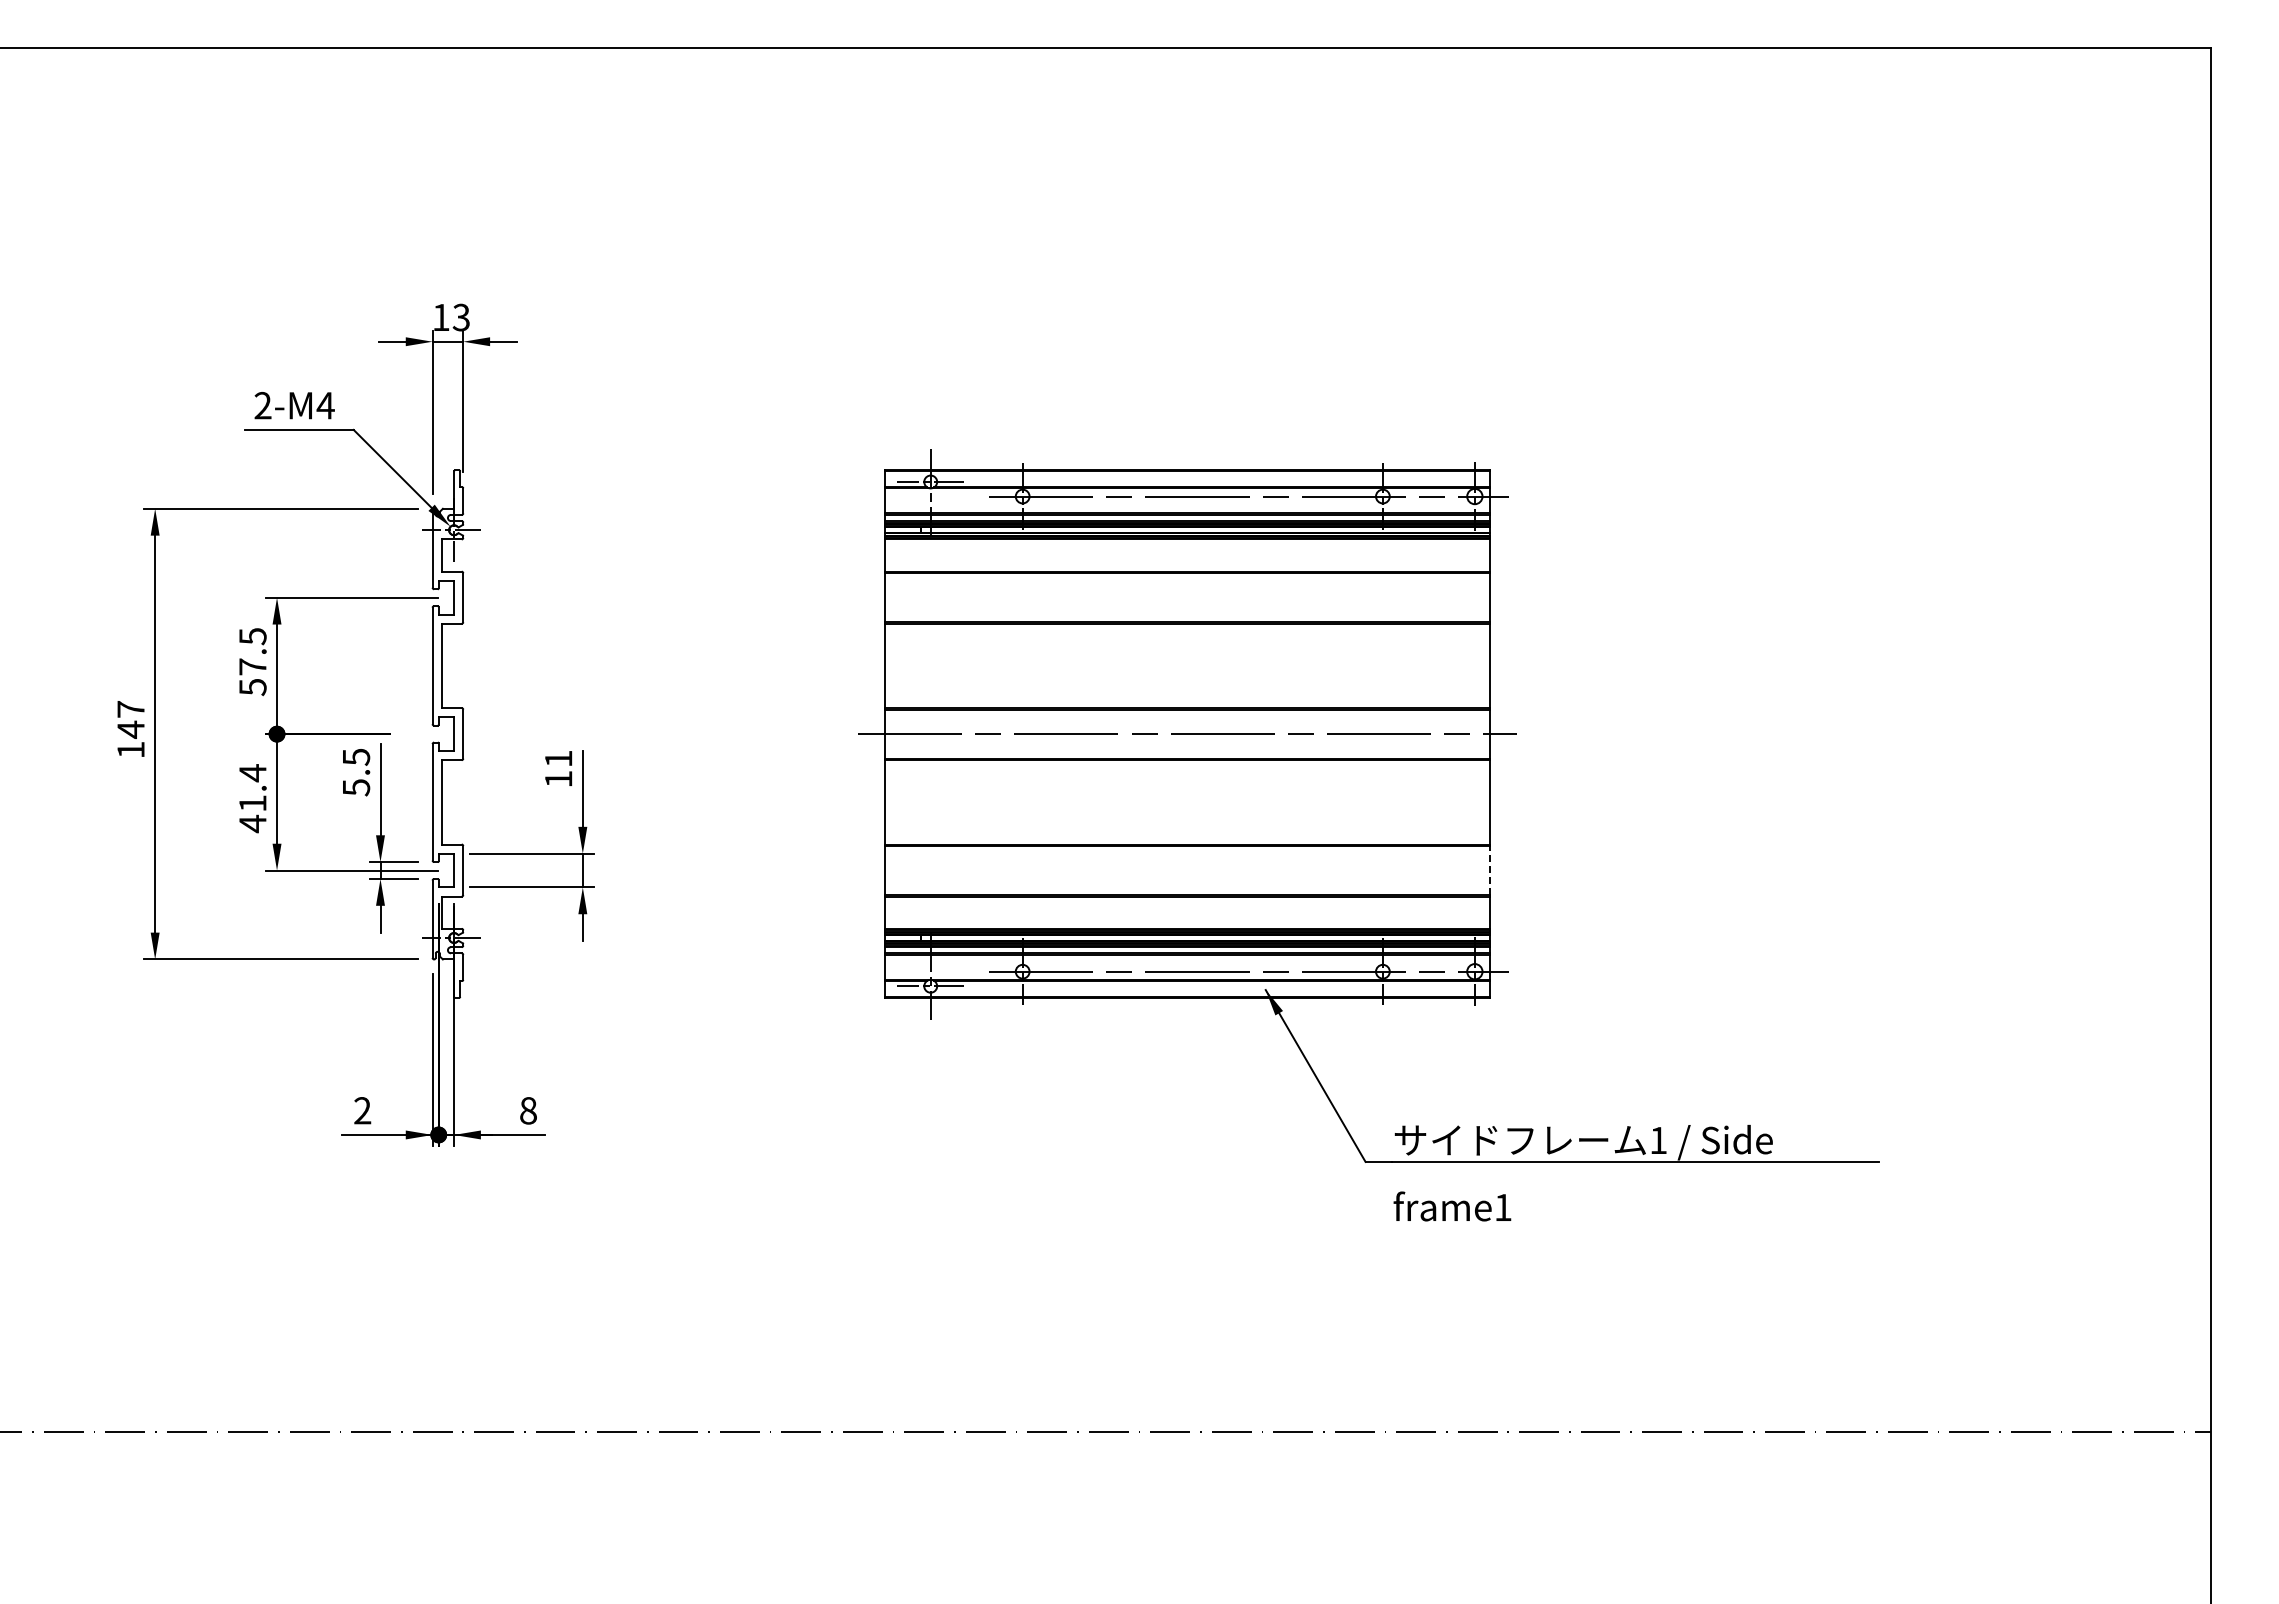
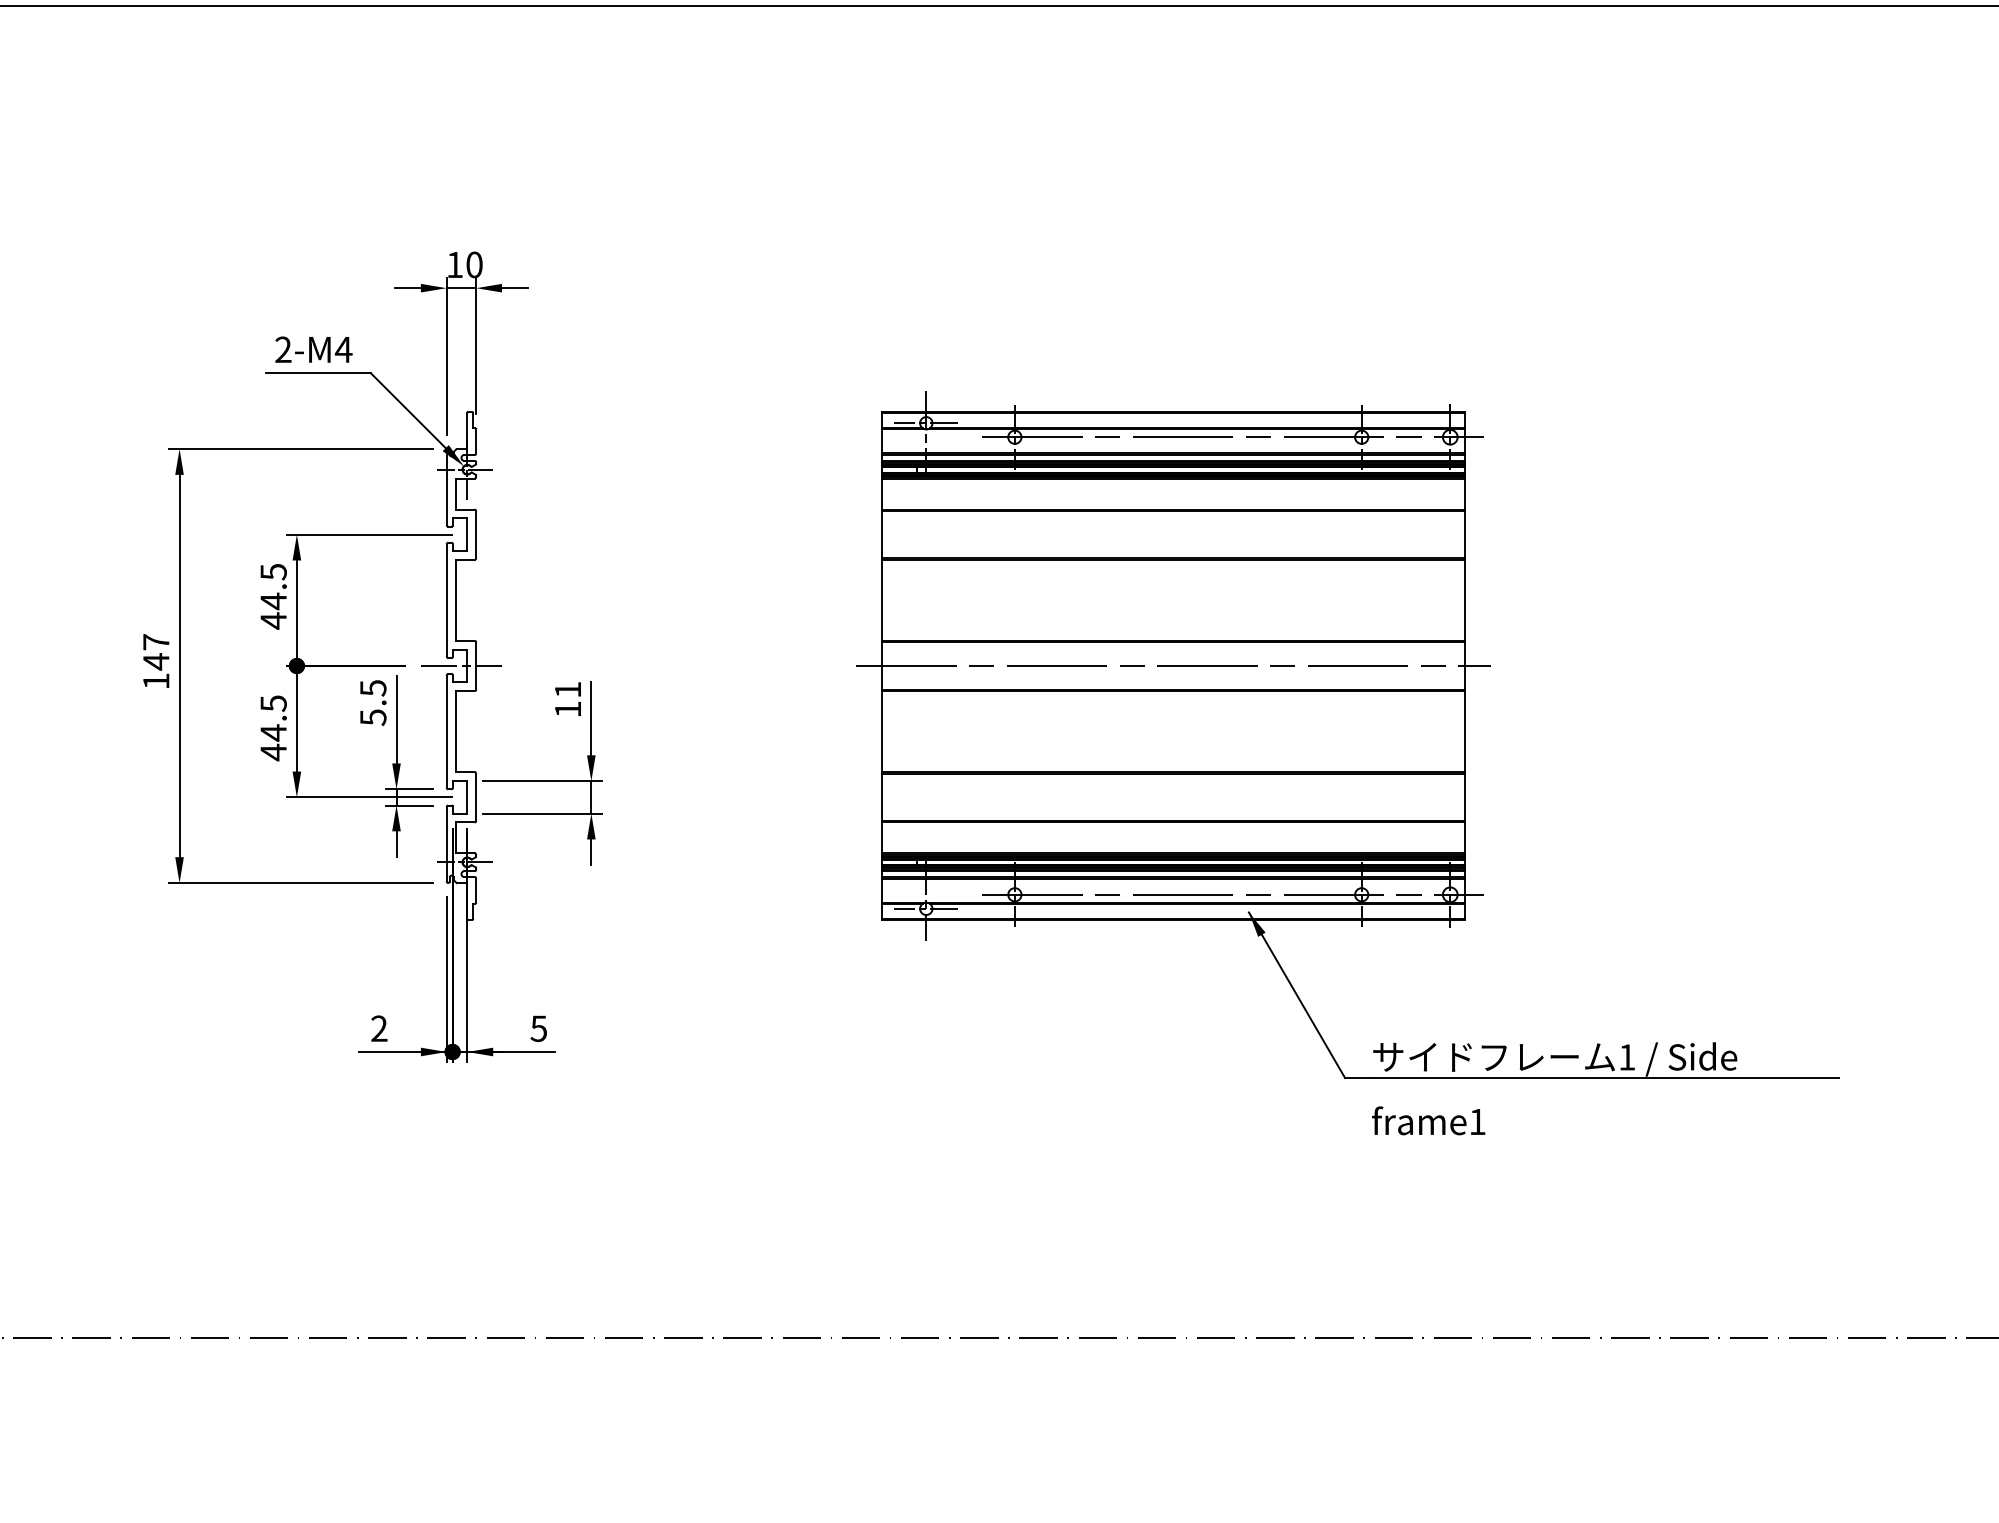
text: (460, 317) -> (473, 264), 13 -> 10
text: (252, 676) -> (273, 610), 57.5 -> 44.5
line: (447, 734) -> (461, 666), added
text: (252, 788) -> (273, 718), 41.4 -> 44.5
line: (1490, 870) -> (1465, 797), dashed -> solid
text: (527, 1110) -> (538, 1028), 8 -> 5

